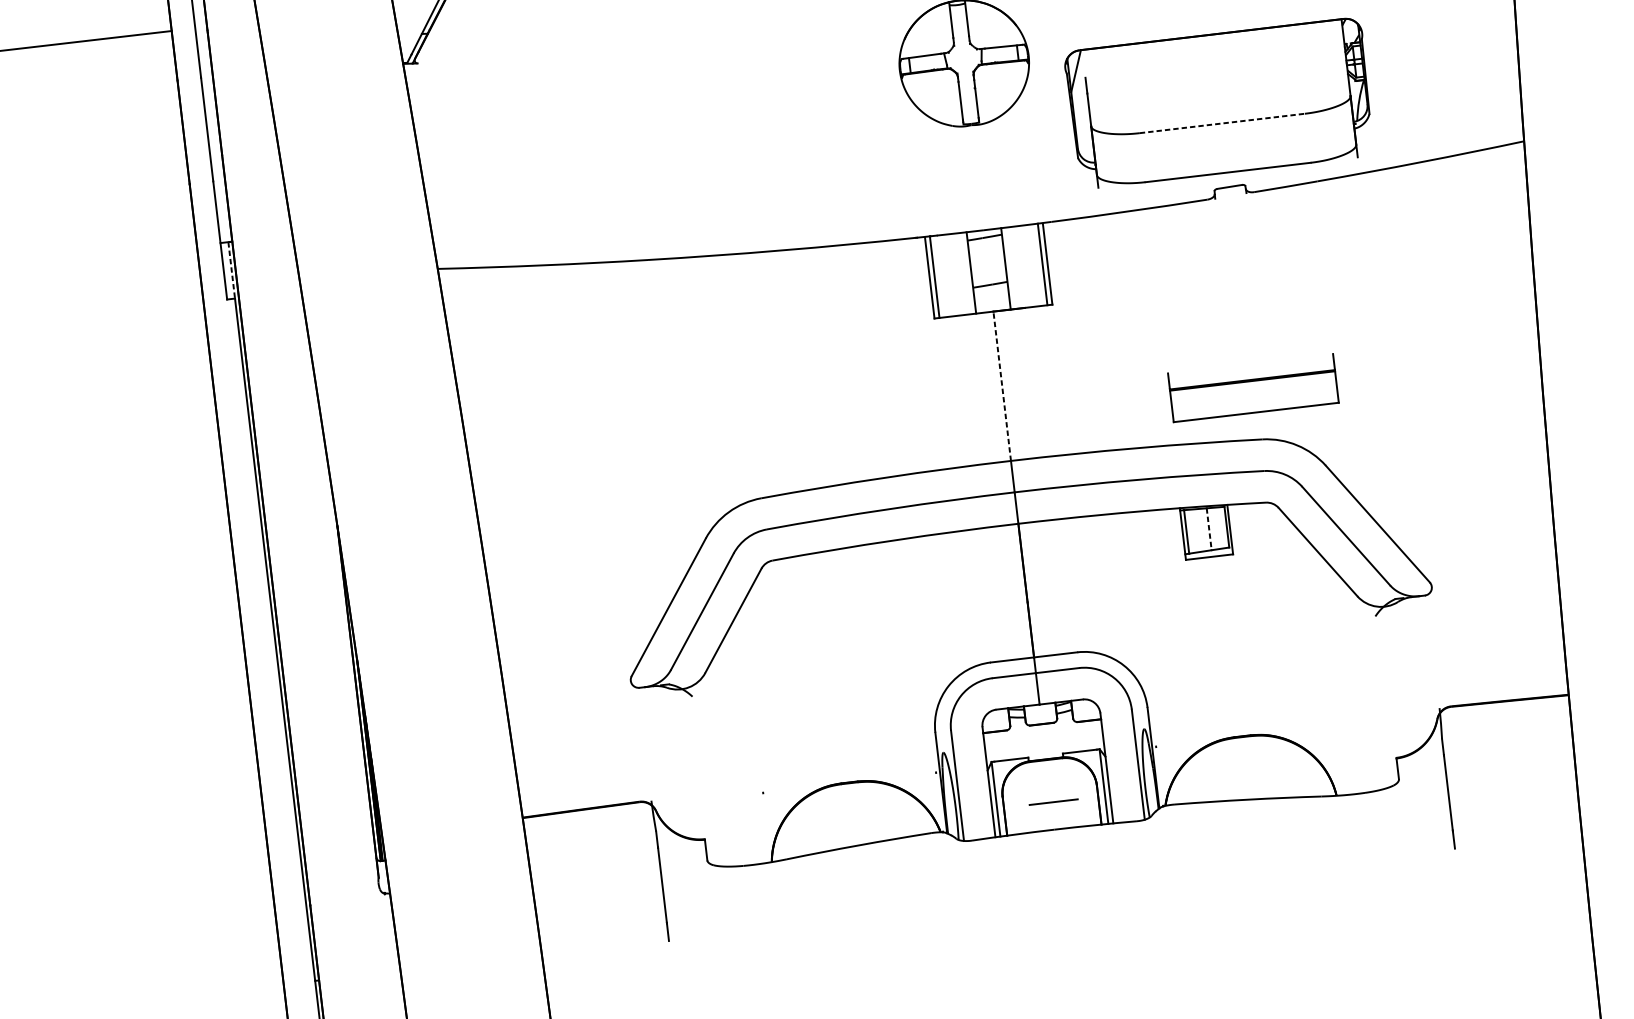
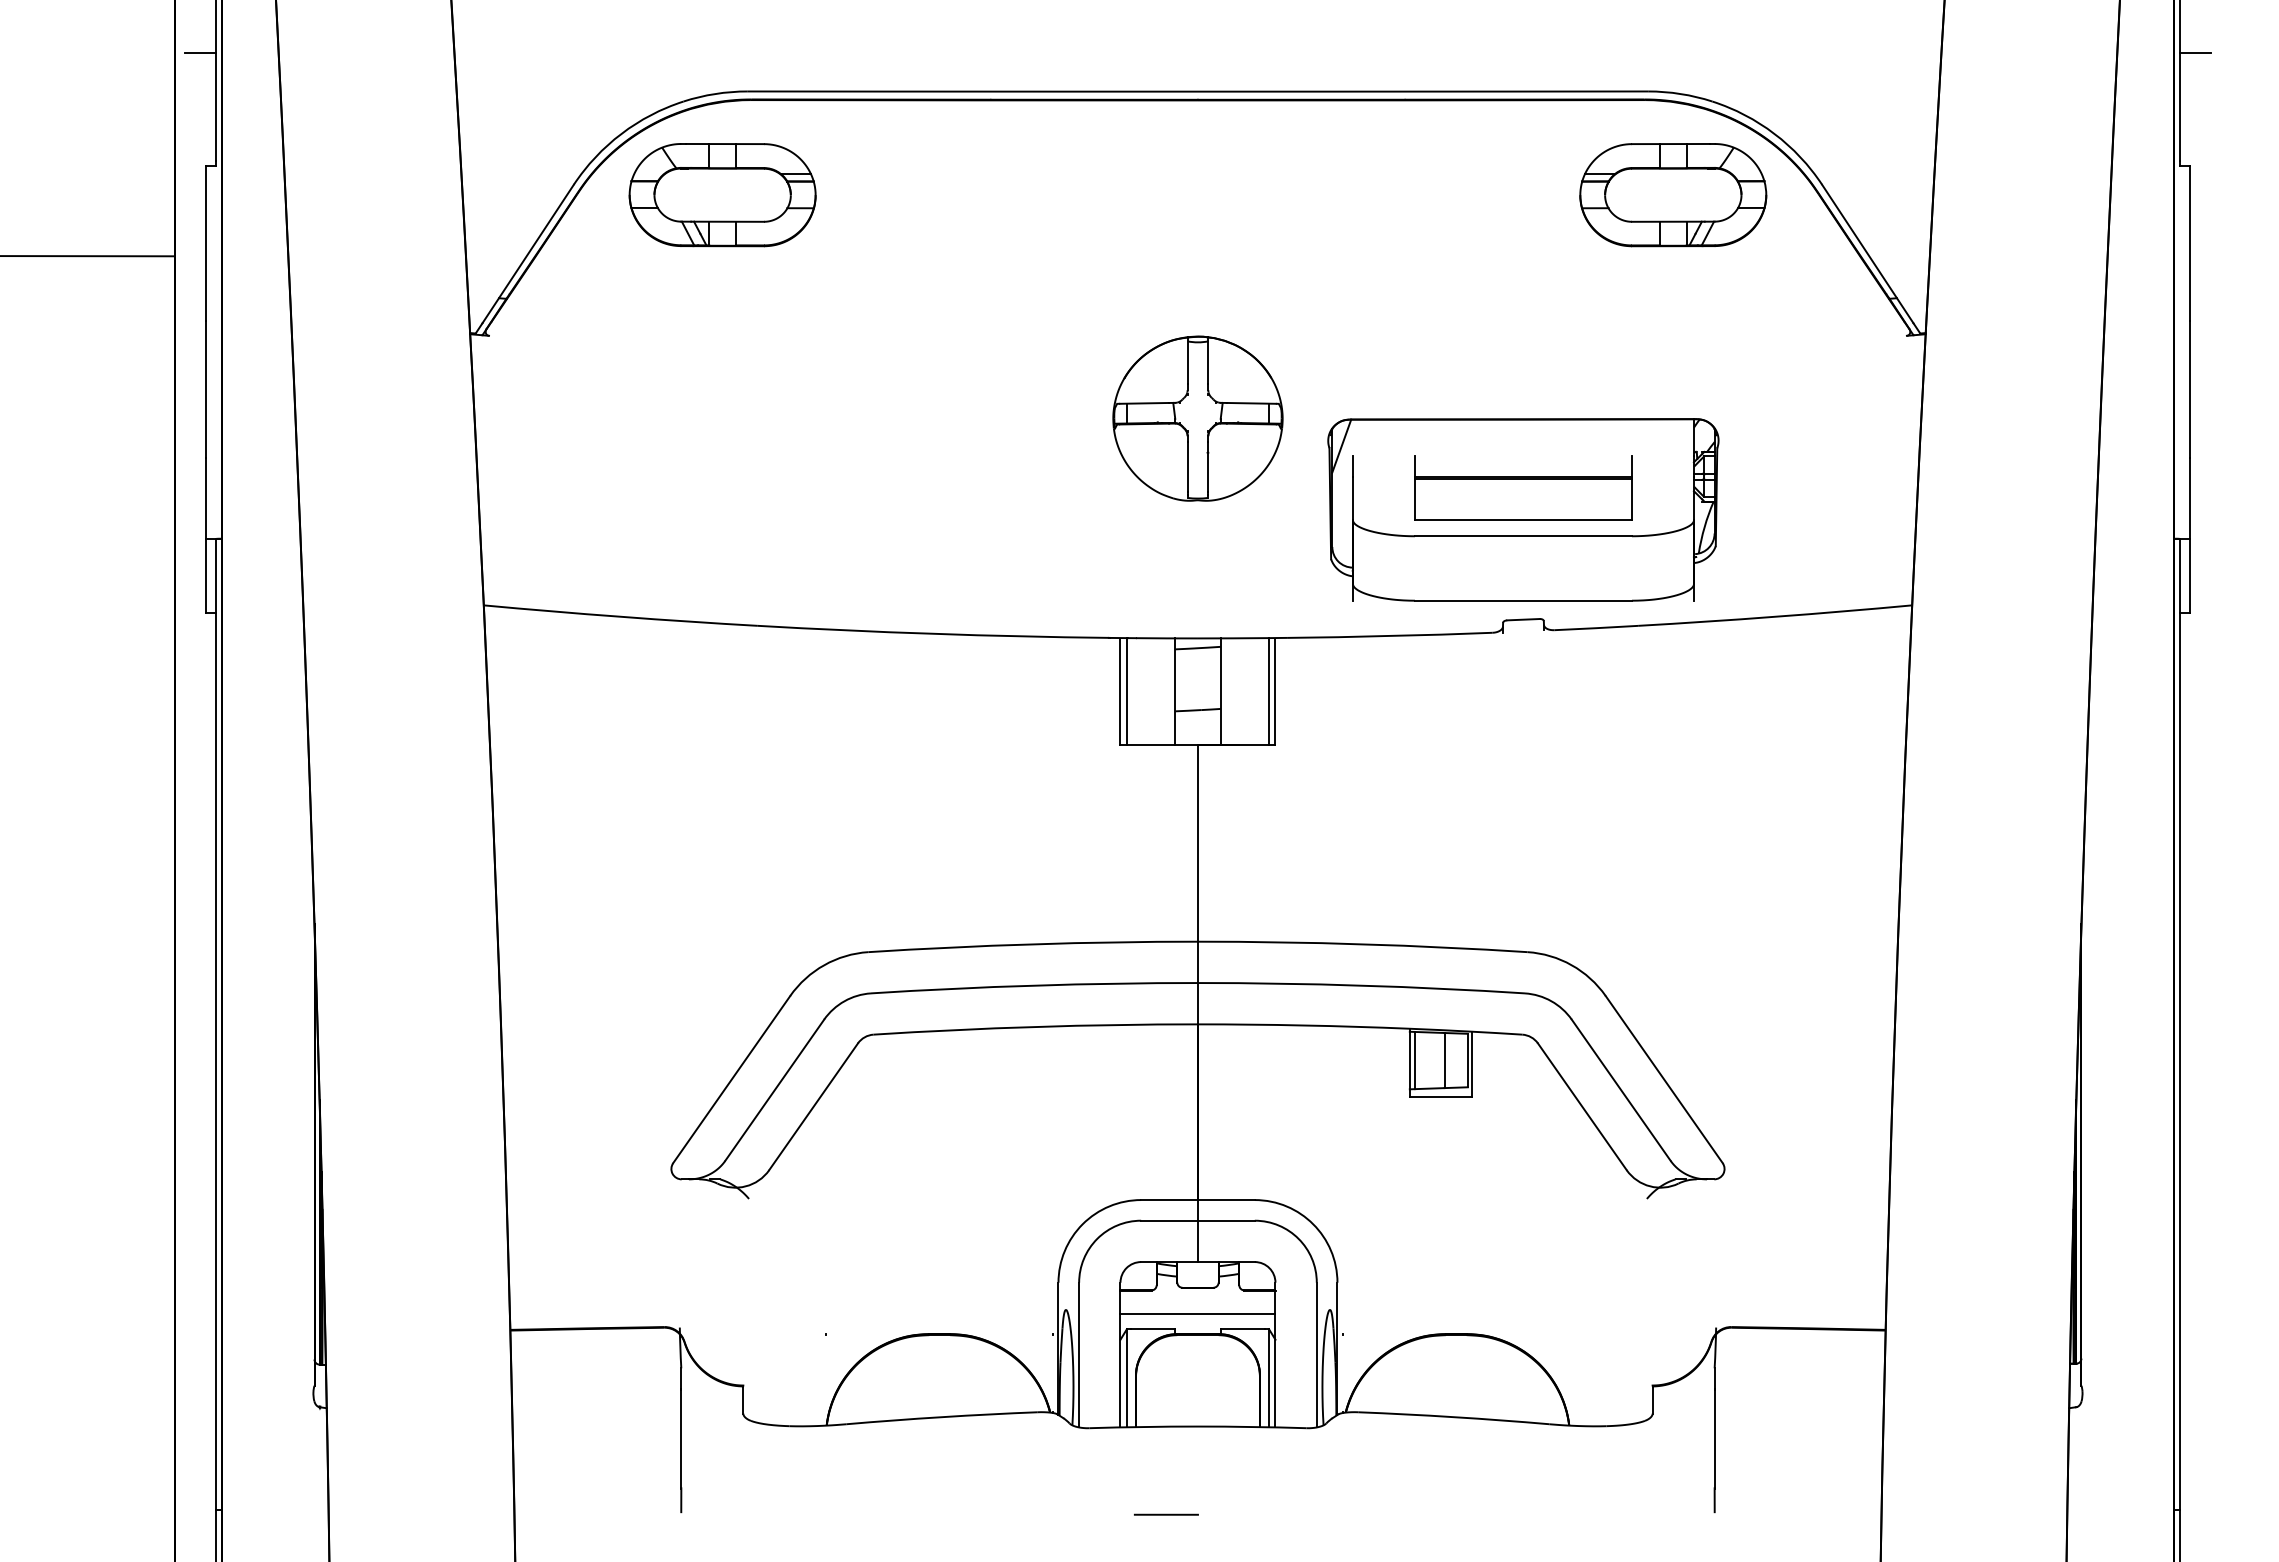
line: (1222, 123) -> (1523, 536), dashed -> solid
line: (231, 270) -> (216, 576), dashed -> solid
line: (1001, 386) -> (1197, 843), dashed -> solid
part: (1253, 387) -> (1523, 487), moved
line: (1209, 529) -> (1444, 1060), dashed -> solid
line: (1043, 743) -> (1197, 1313), added
line: (1053, 801) -> (1166, 1514), moved

